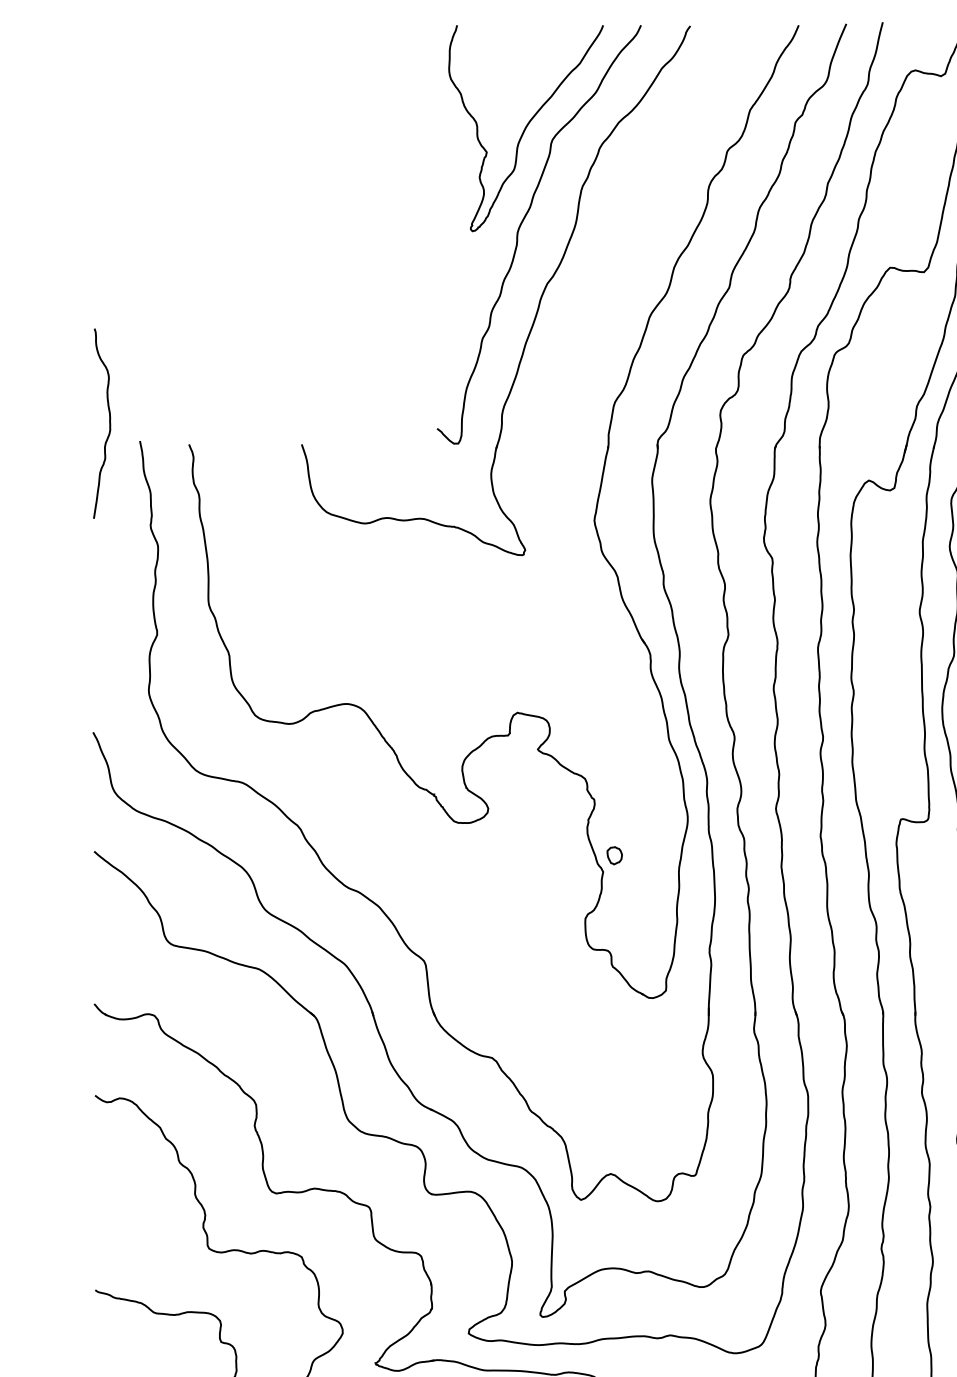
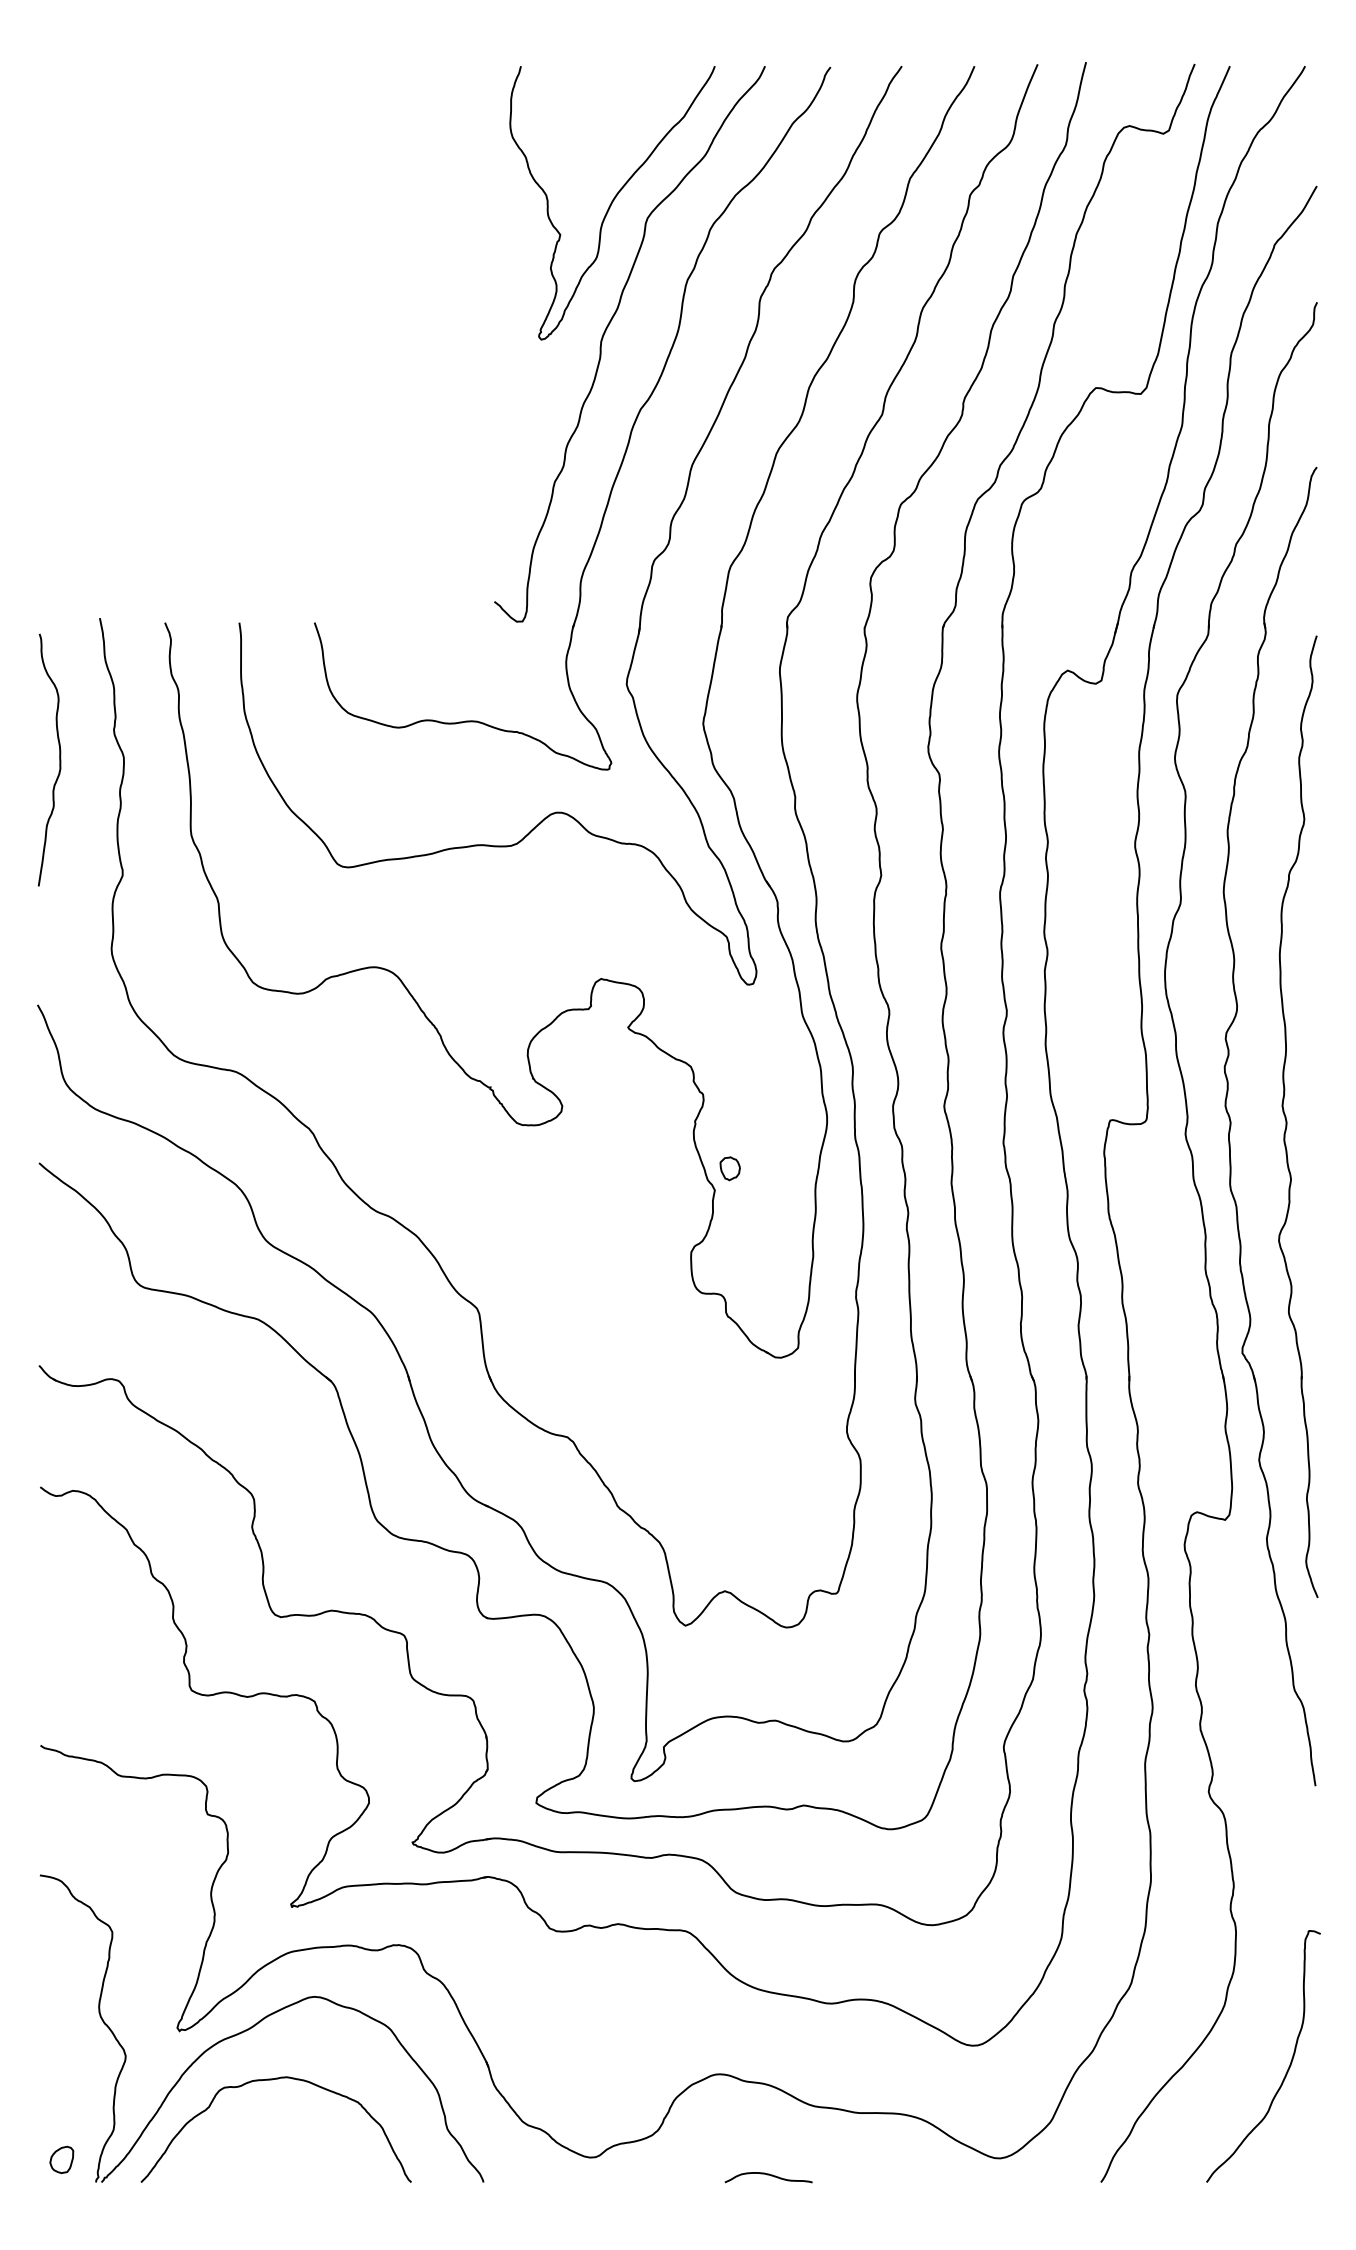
part: (555, 400) -> (651, 564), added
curve: (109, 423) -> (59, 759), moved

